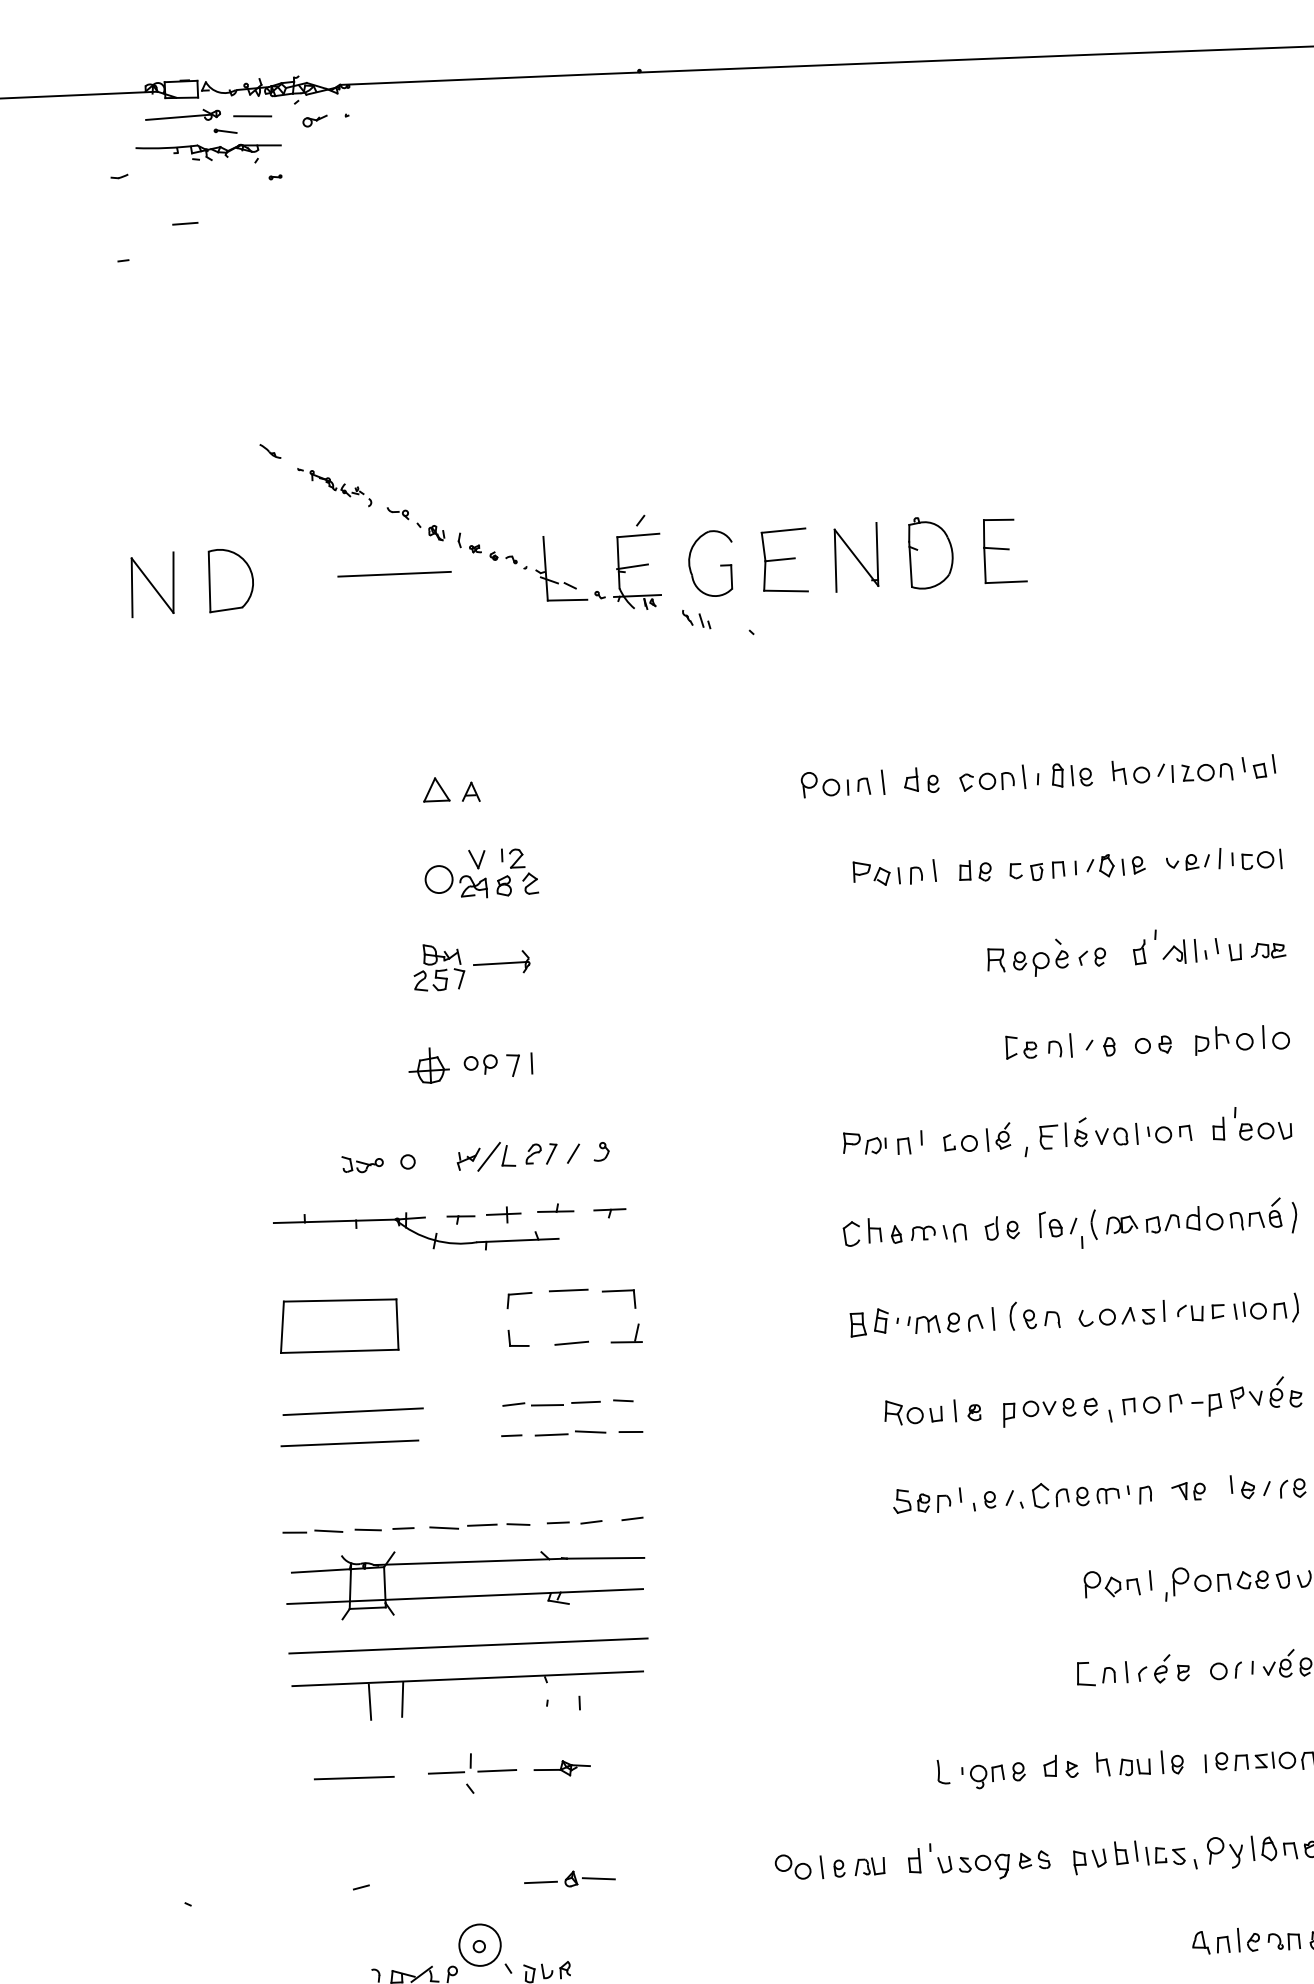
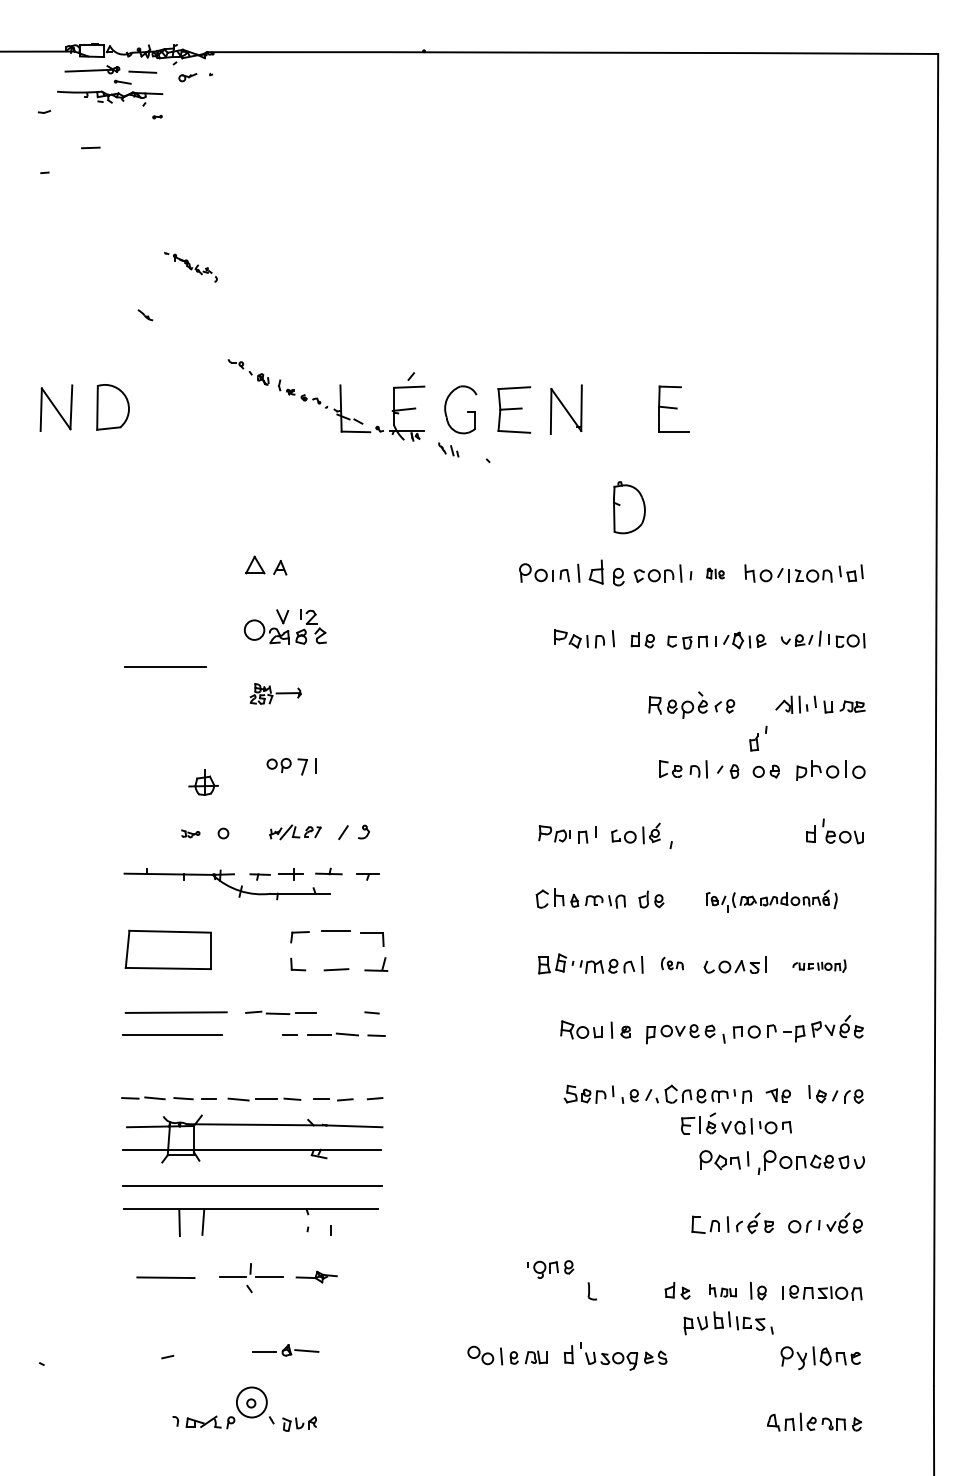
part: (334, 487) -> (190, 267), moved
part: (931, 552) -> (629, 507), moved
line: (394, 573) -> (165, 666), moved
part: (1071, 774) -> (715, 573), size x0.6
part: (921, 779) -> (606, 572), size x1.4
part: (1145, 947) -> (758, 738), moved
part: (471, 965) -> (275, 693), size x0.6
part: (428, 1065) -> (203, 782), moved
part: (1115, 1130) -> (736, 1123), moved
part: (507, 1156) -> (295, 832), size x0.7
part: (362, 1163) -> (190, 833), size x0.6
part: (1167, 1222) -> (771, 900), size x0.7
part: (1237, 1309) -> (819, 965), size x0.6
part: (1034, 1315) -> (672, 963), size x0.6
part: (550, 1403) -> (280, 1012), moved
part: (1122, 1763) -> (722, 1290), size x0.7
part: (993, 1775) -> (550, 1269), moved
part: (1135, 1856) -> (728, 1323), moved
part: (569, 1879) -> (285, 1350), moved

